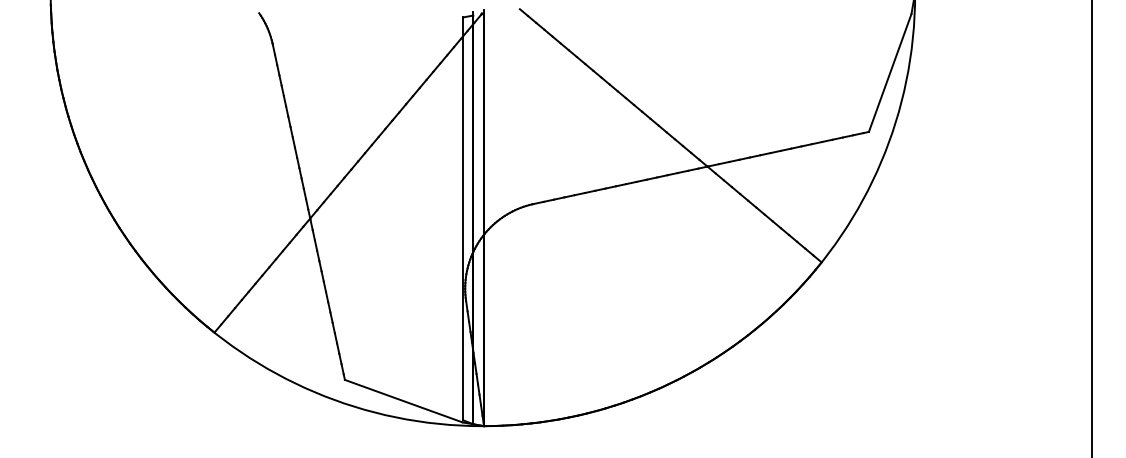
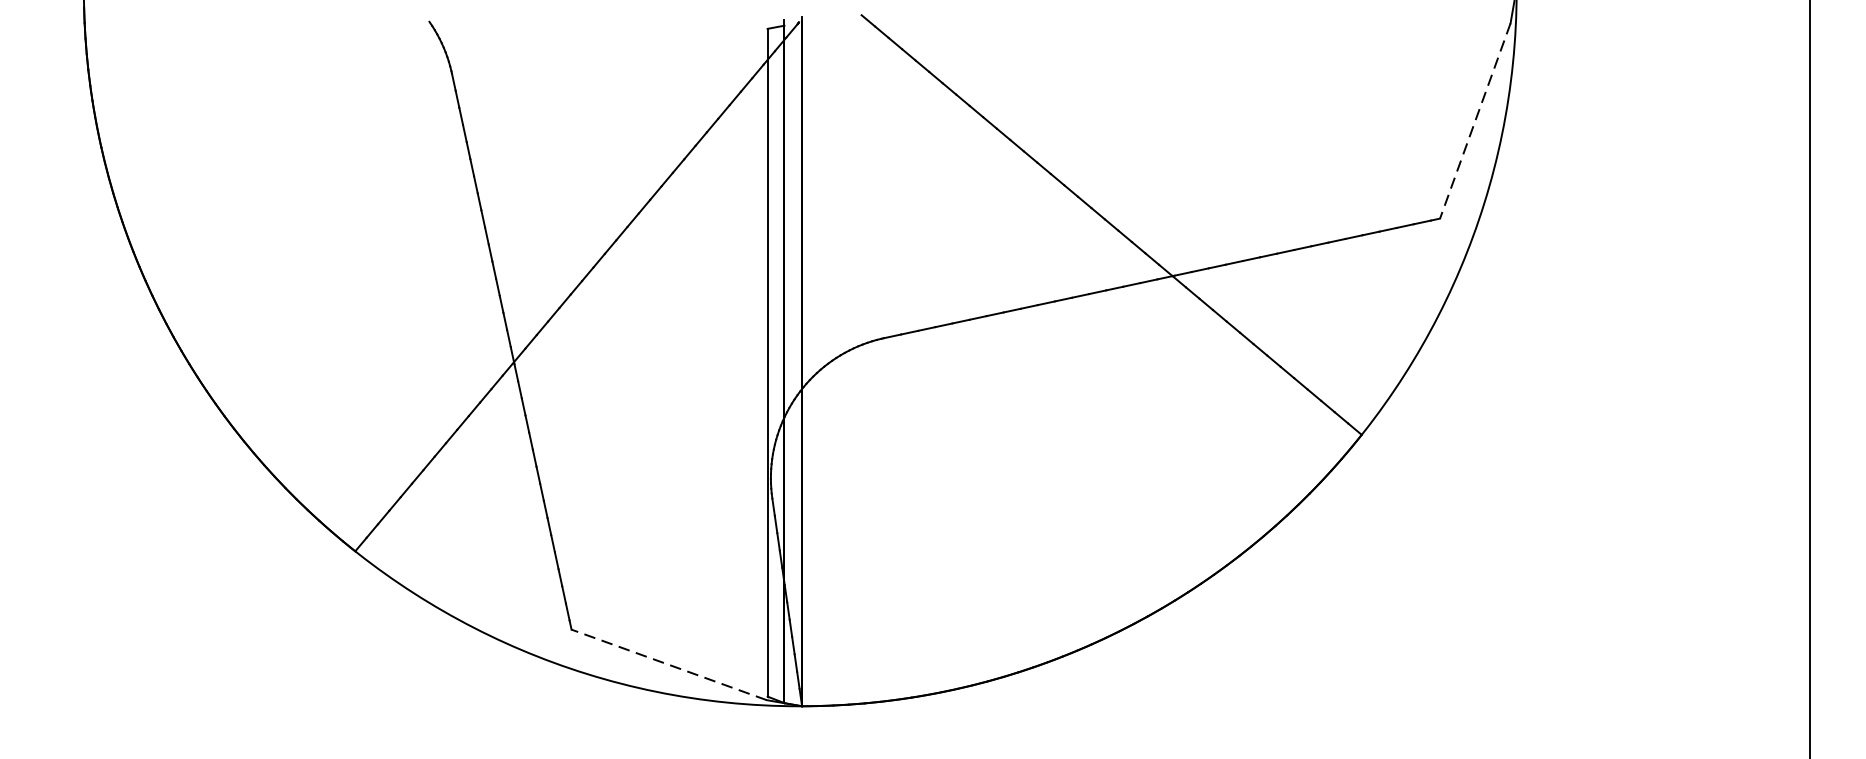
line: (890, 73) -> (1475, 121), solid -> dashed
line: (403, 401) -> (668, 665), solid -> dashed

